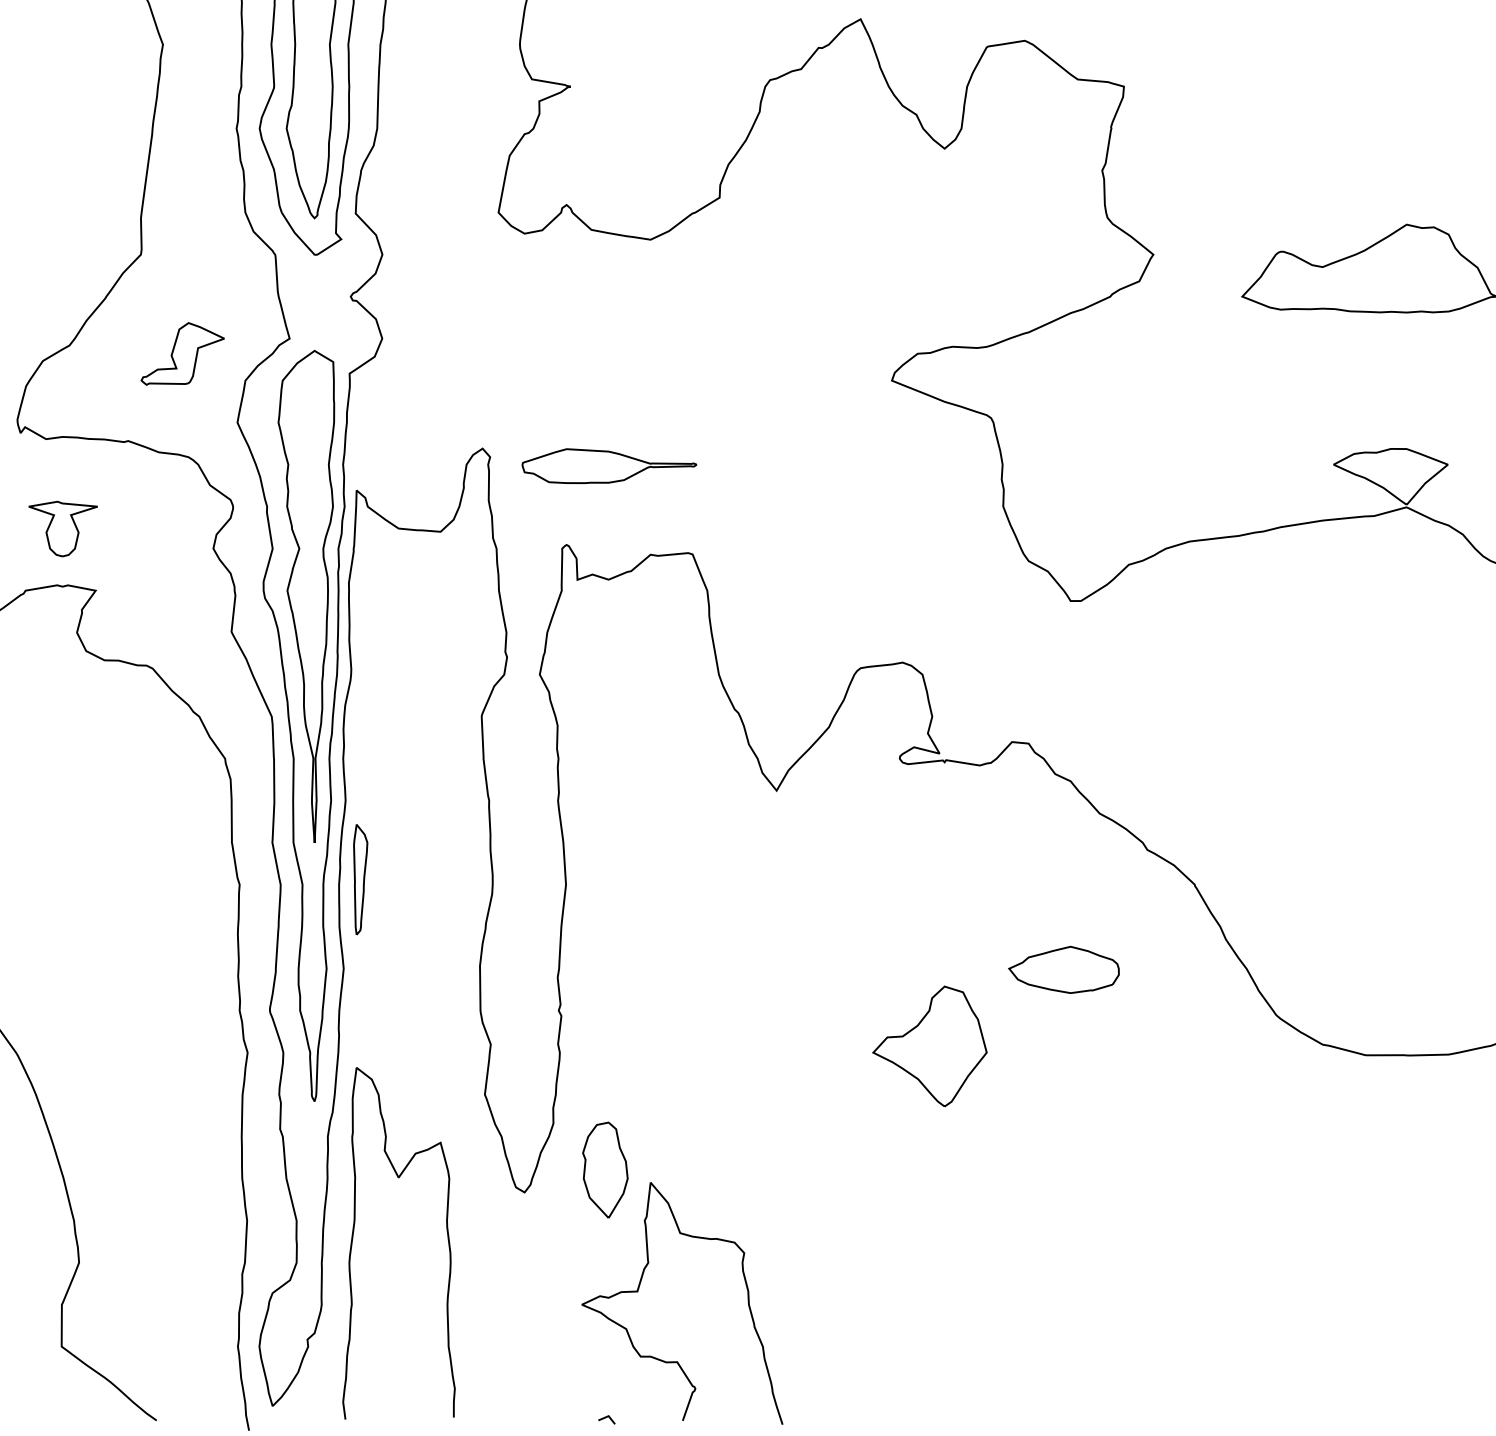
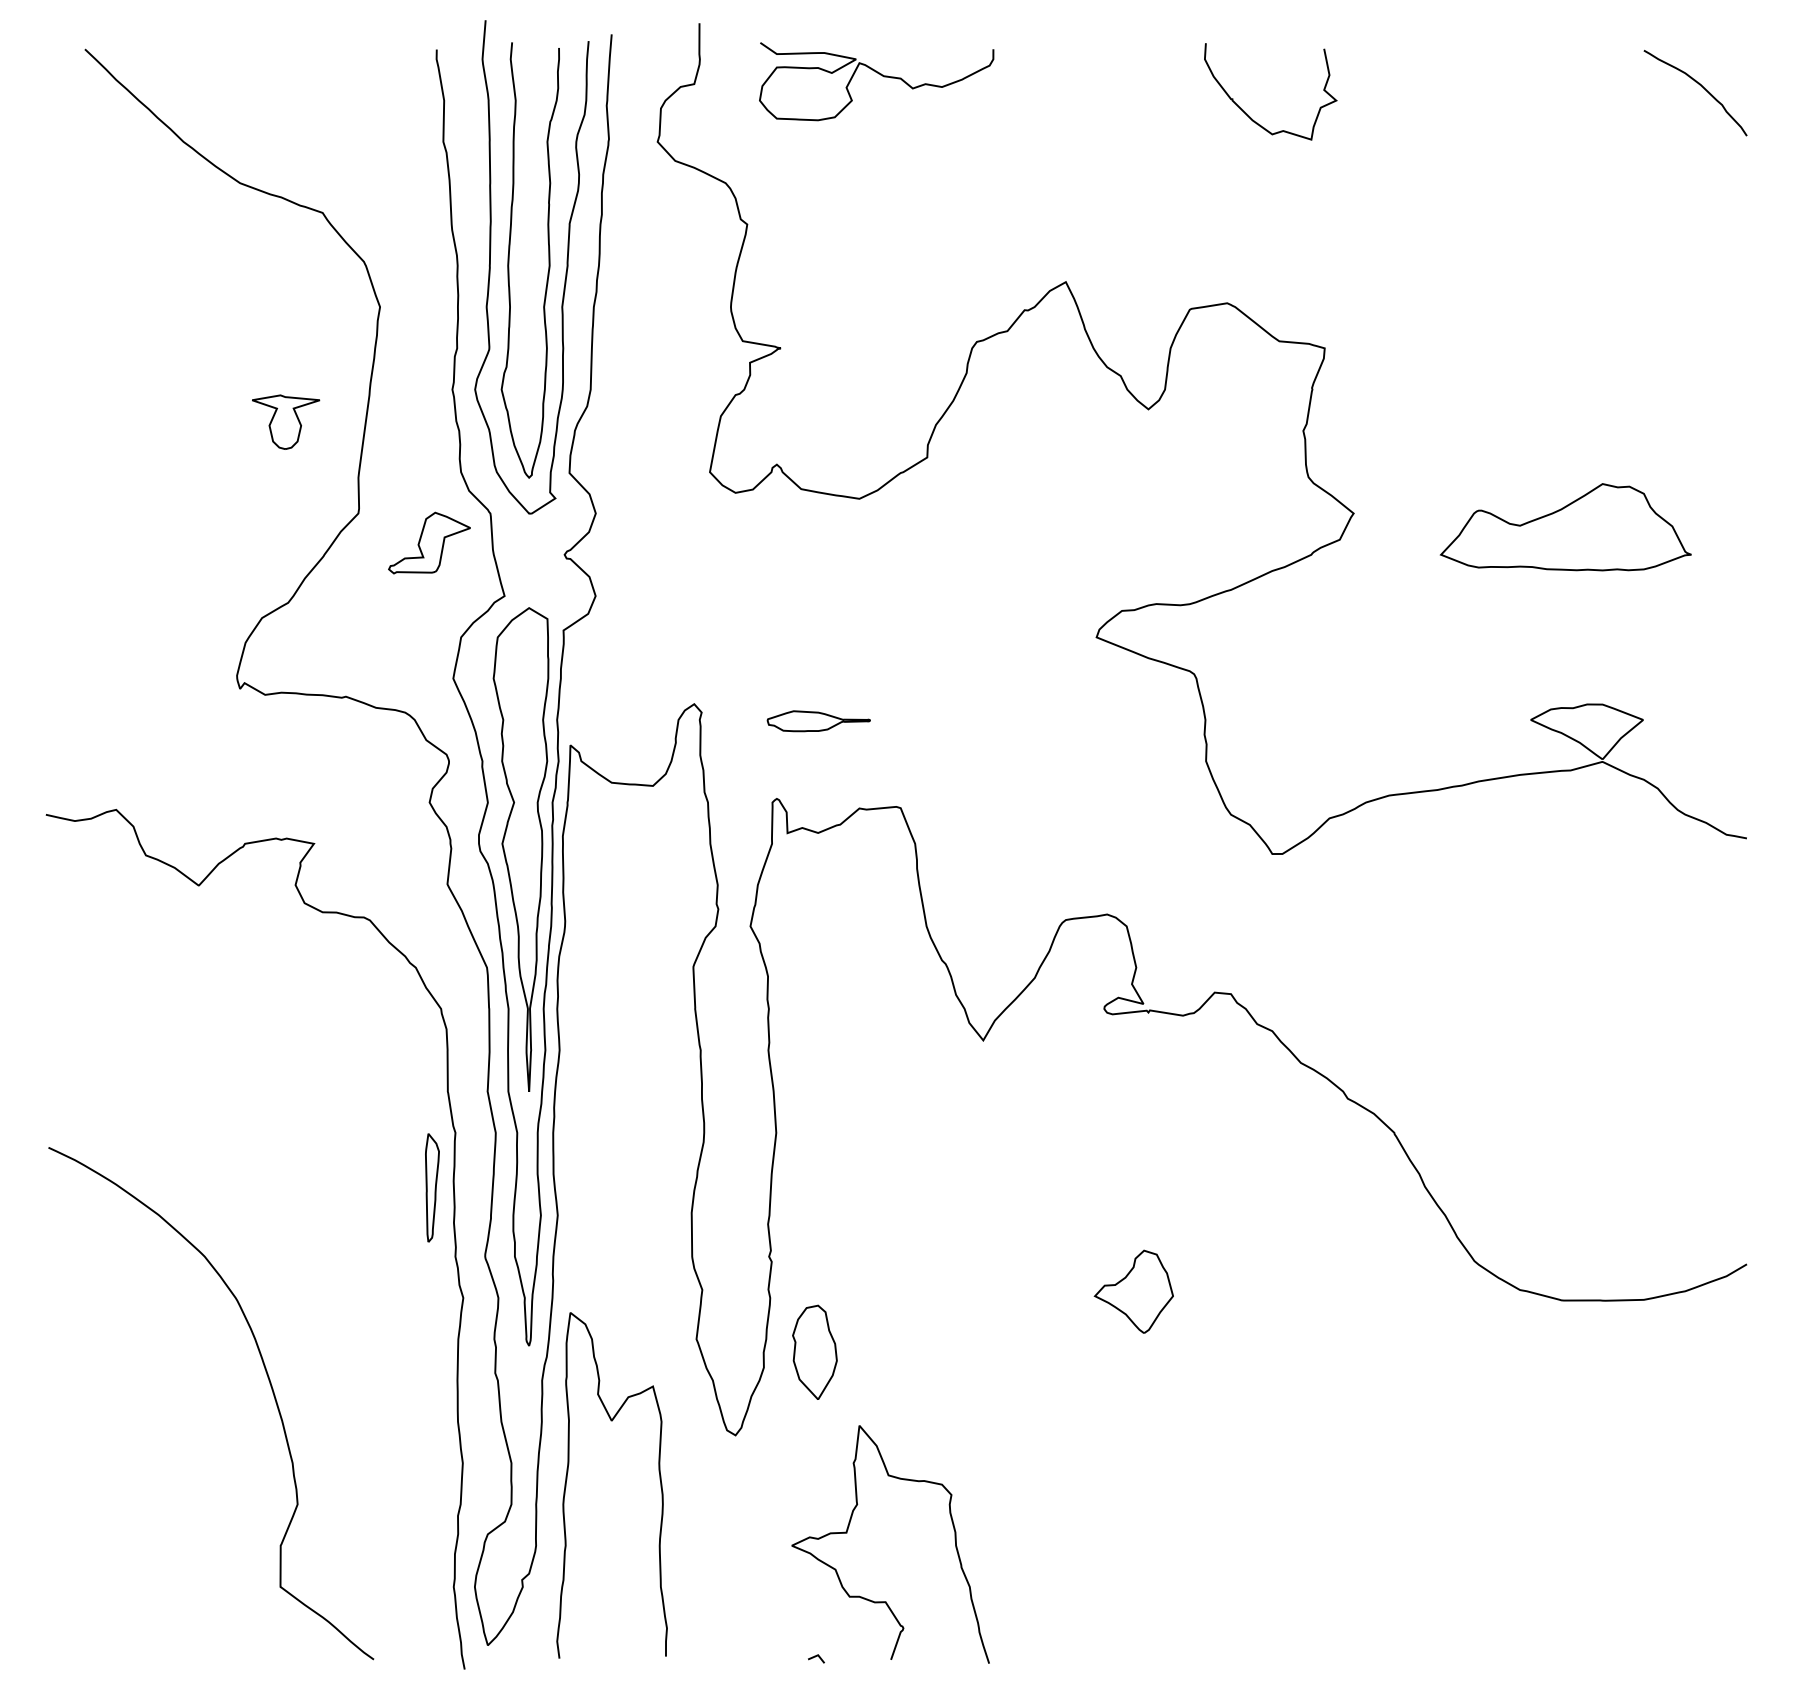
part: (182, 353) -> (429, 542), moved
part: (608, 465) -> (818, 720), size x0.6
part: (63, 528) -> (286, 421), moved
part: (360, 879) -> (432, 1187), moved
part: (1063, 969) -> (1265, 1216), removed
part: (929, 1046) -> (1133, 1291), size x0.7
part: (604, 1169) -> (814, 1351), moved

